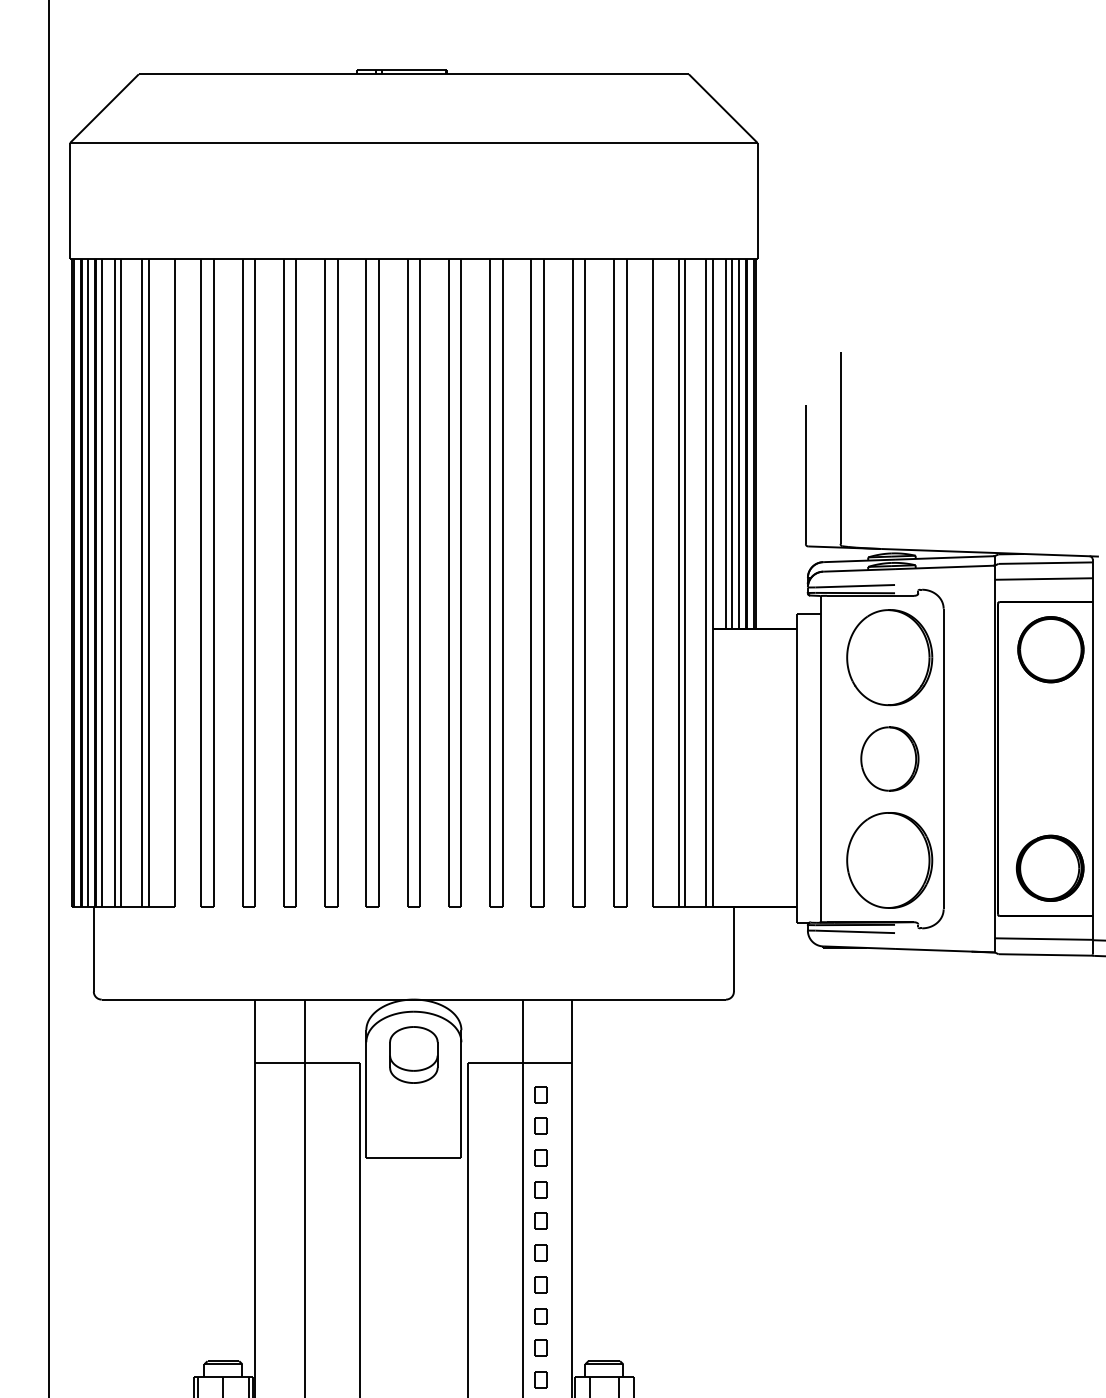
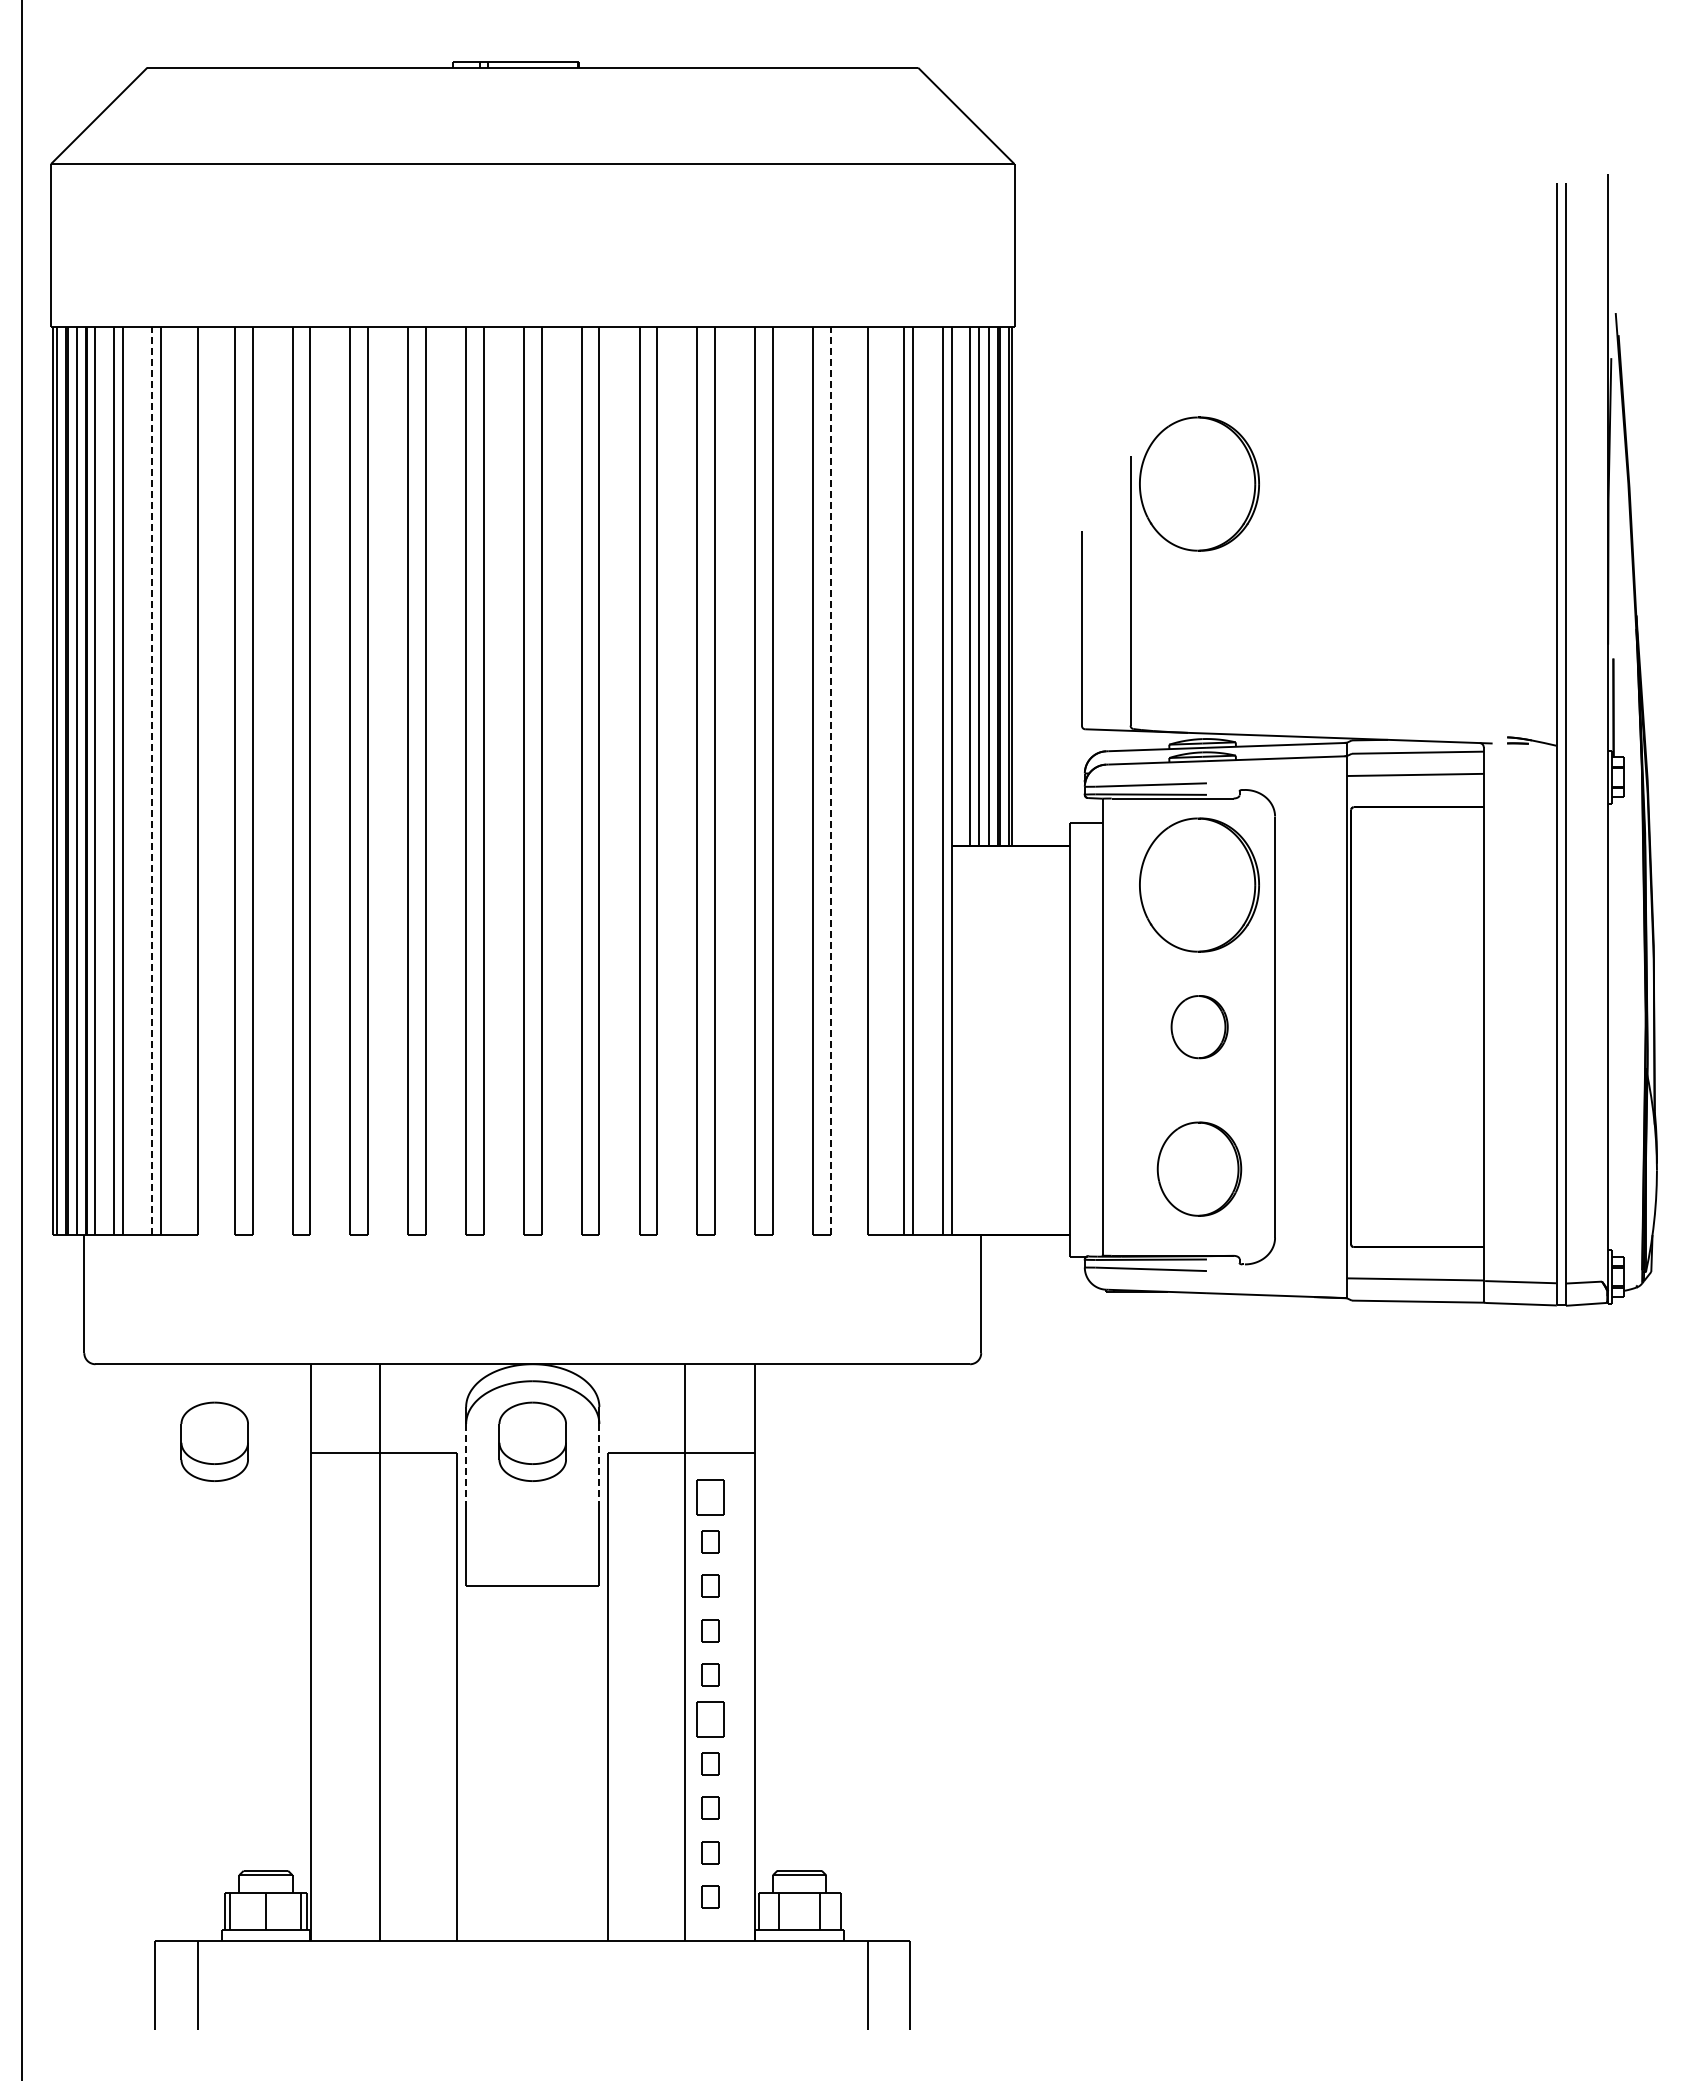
part: (889, 371) -> (1199, 483), added
line: (142, 582) -> (152, 780), solid -> dashed
line: (626, 582) -> (830, 780), solid -> dashed
part: (1050, 649) -> (1424, 873), removed
part: (889, 758) -> (1199, 1026), size x0.7
part: (889, 859) -> (1199, 1168), size x0.7
part: (1049, 867) -> (1423, 1179), removed
part: (186, 1054) -> (214, 1441), added
line: (366, 1069) -> (466, 1462), solid -> dashed
line: (461, 1069) -> (599, 1462), solid -> dashed
part: (540, 1094) -> (710, 1497), size x1.6
part: (540, 1253) -> (710, 1719), size x1.6

